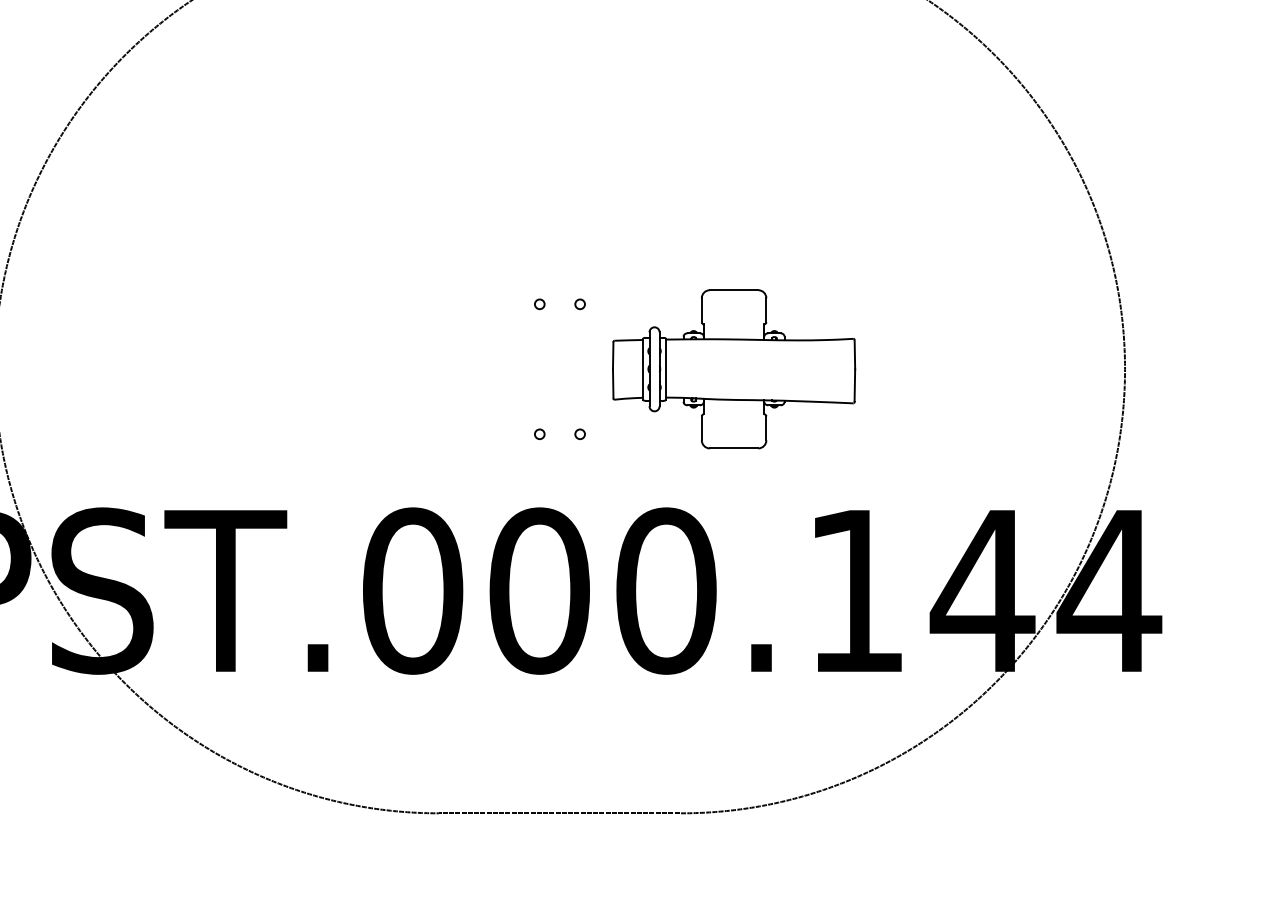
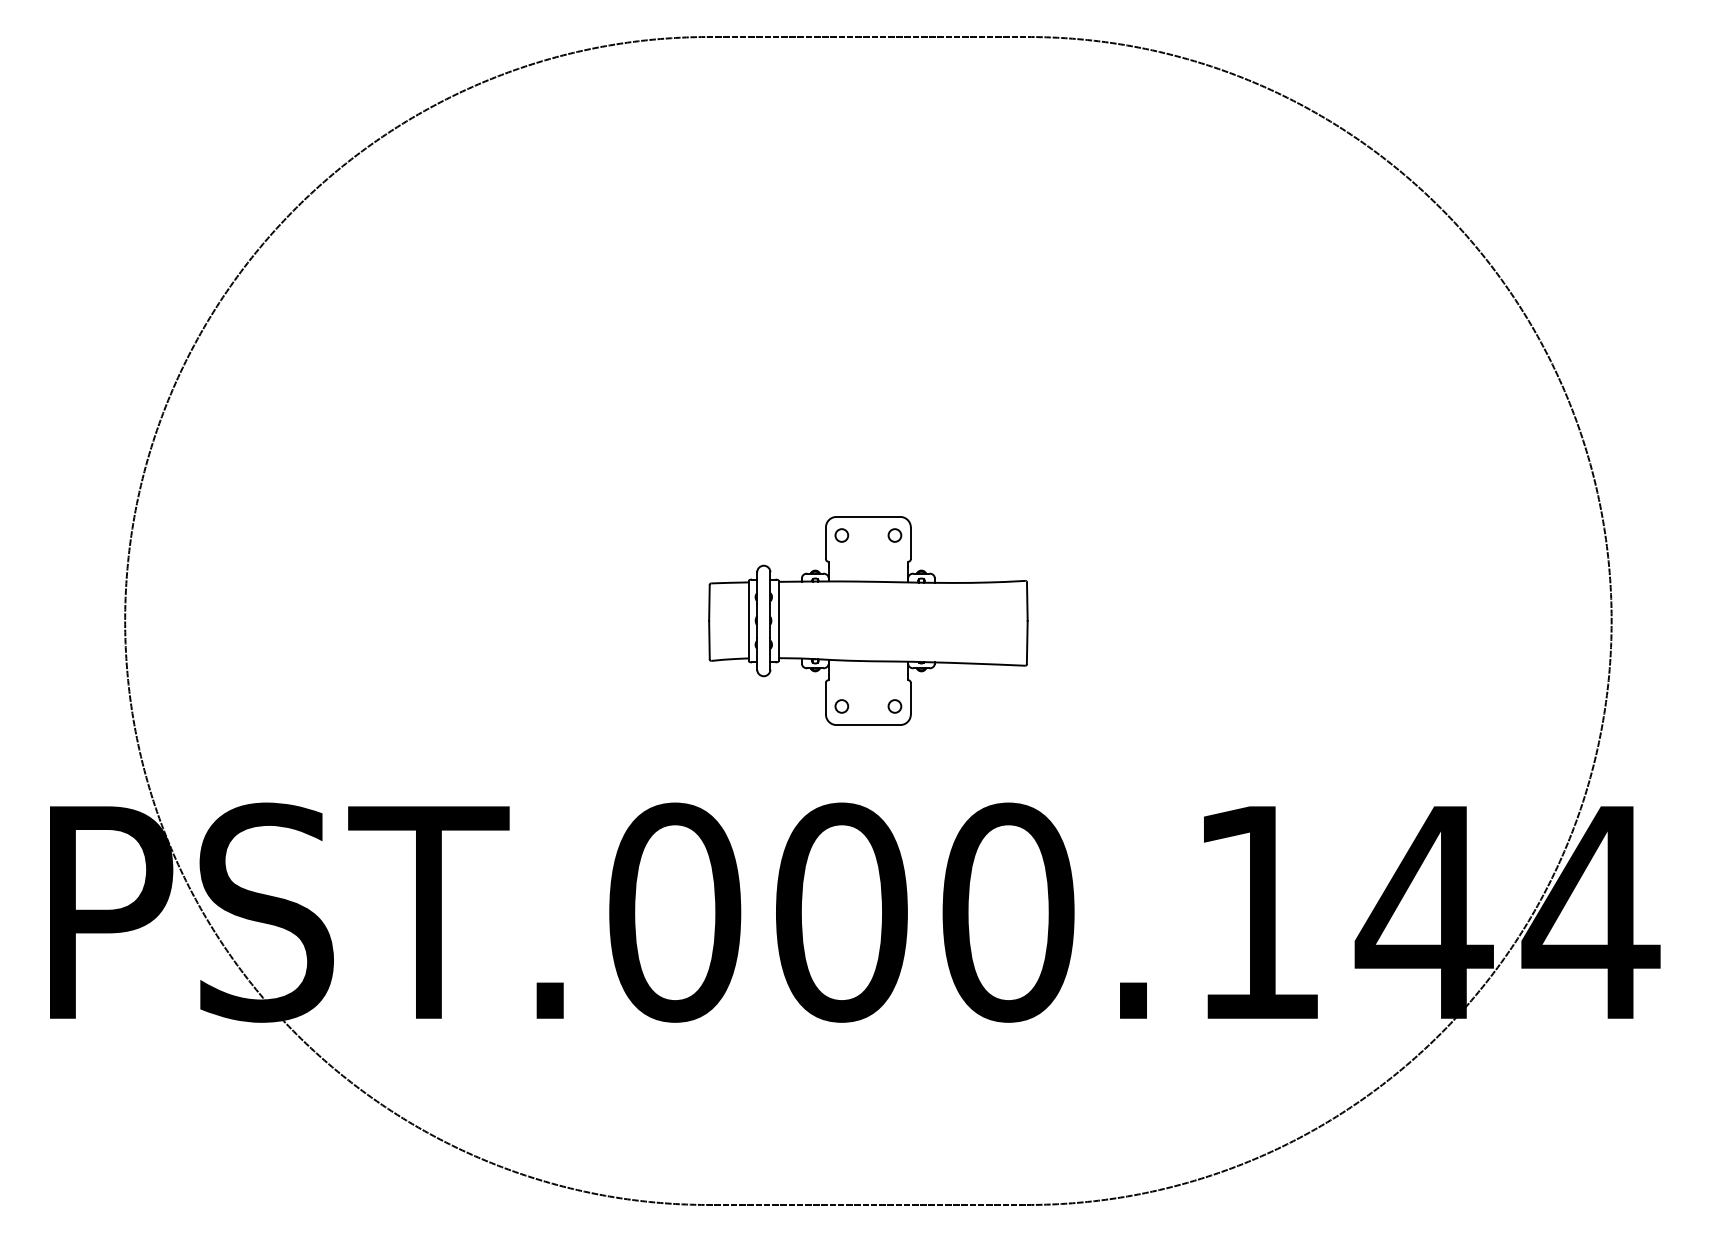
part: (734, 368) -> (868, 620), moved

